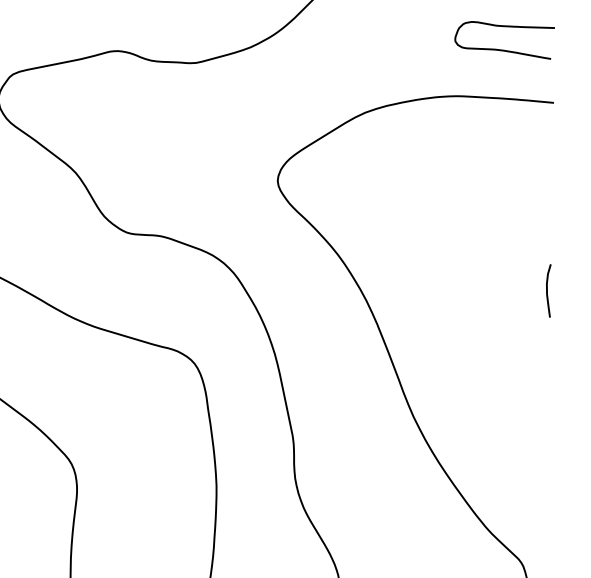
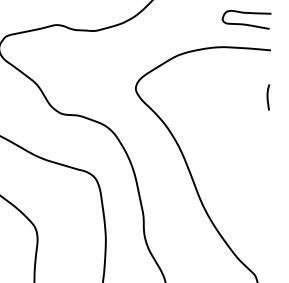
curve: (548, 291) -> (268, 97), moved

